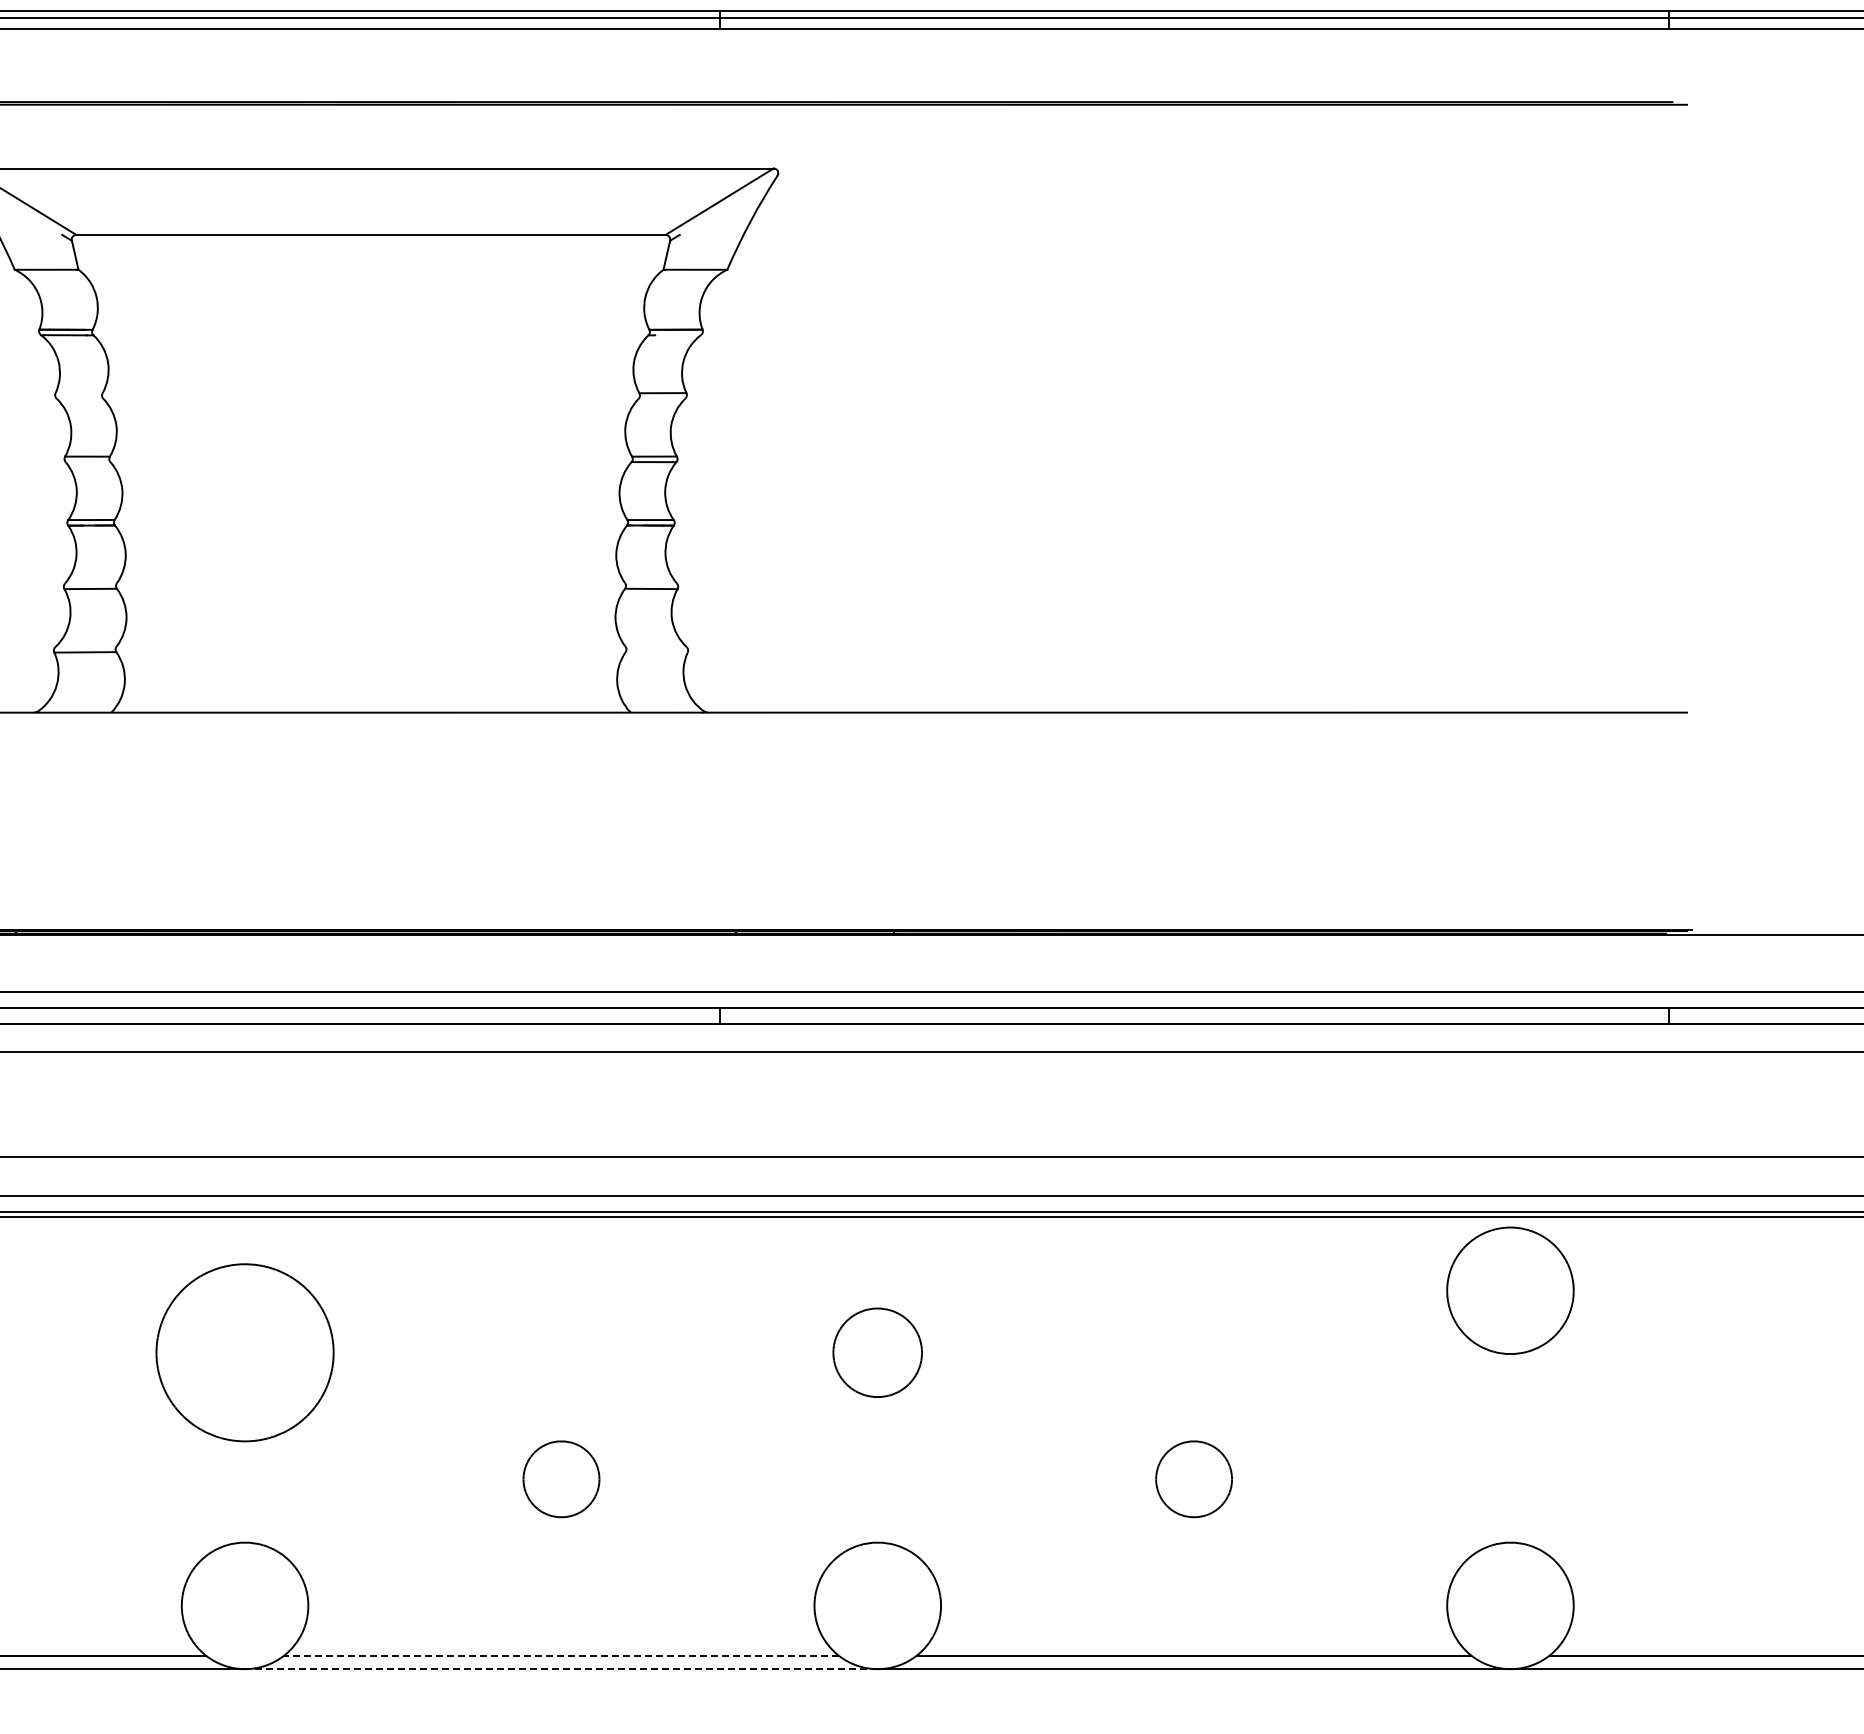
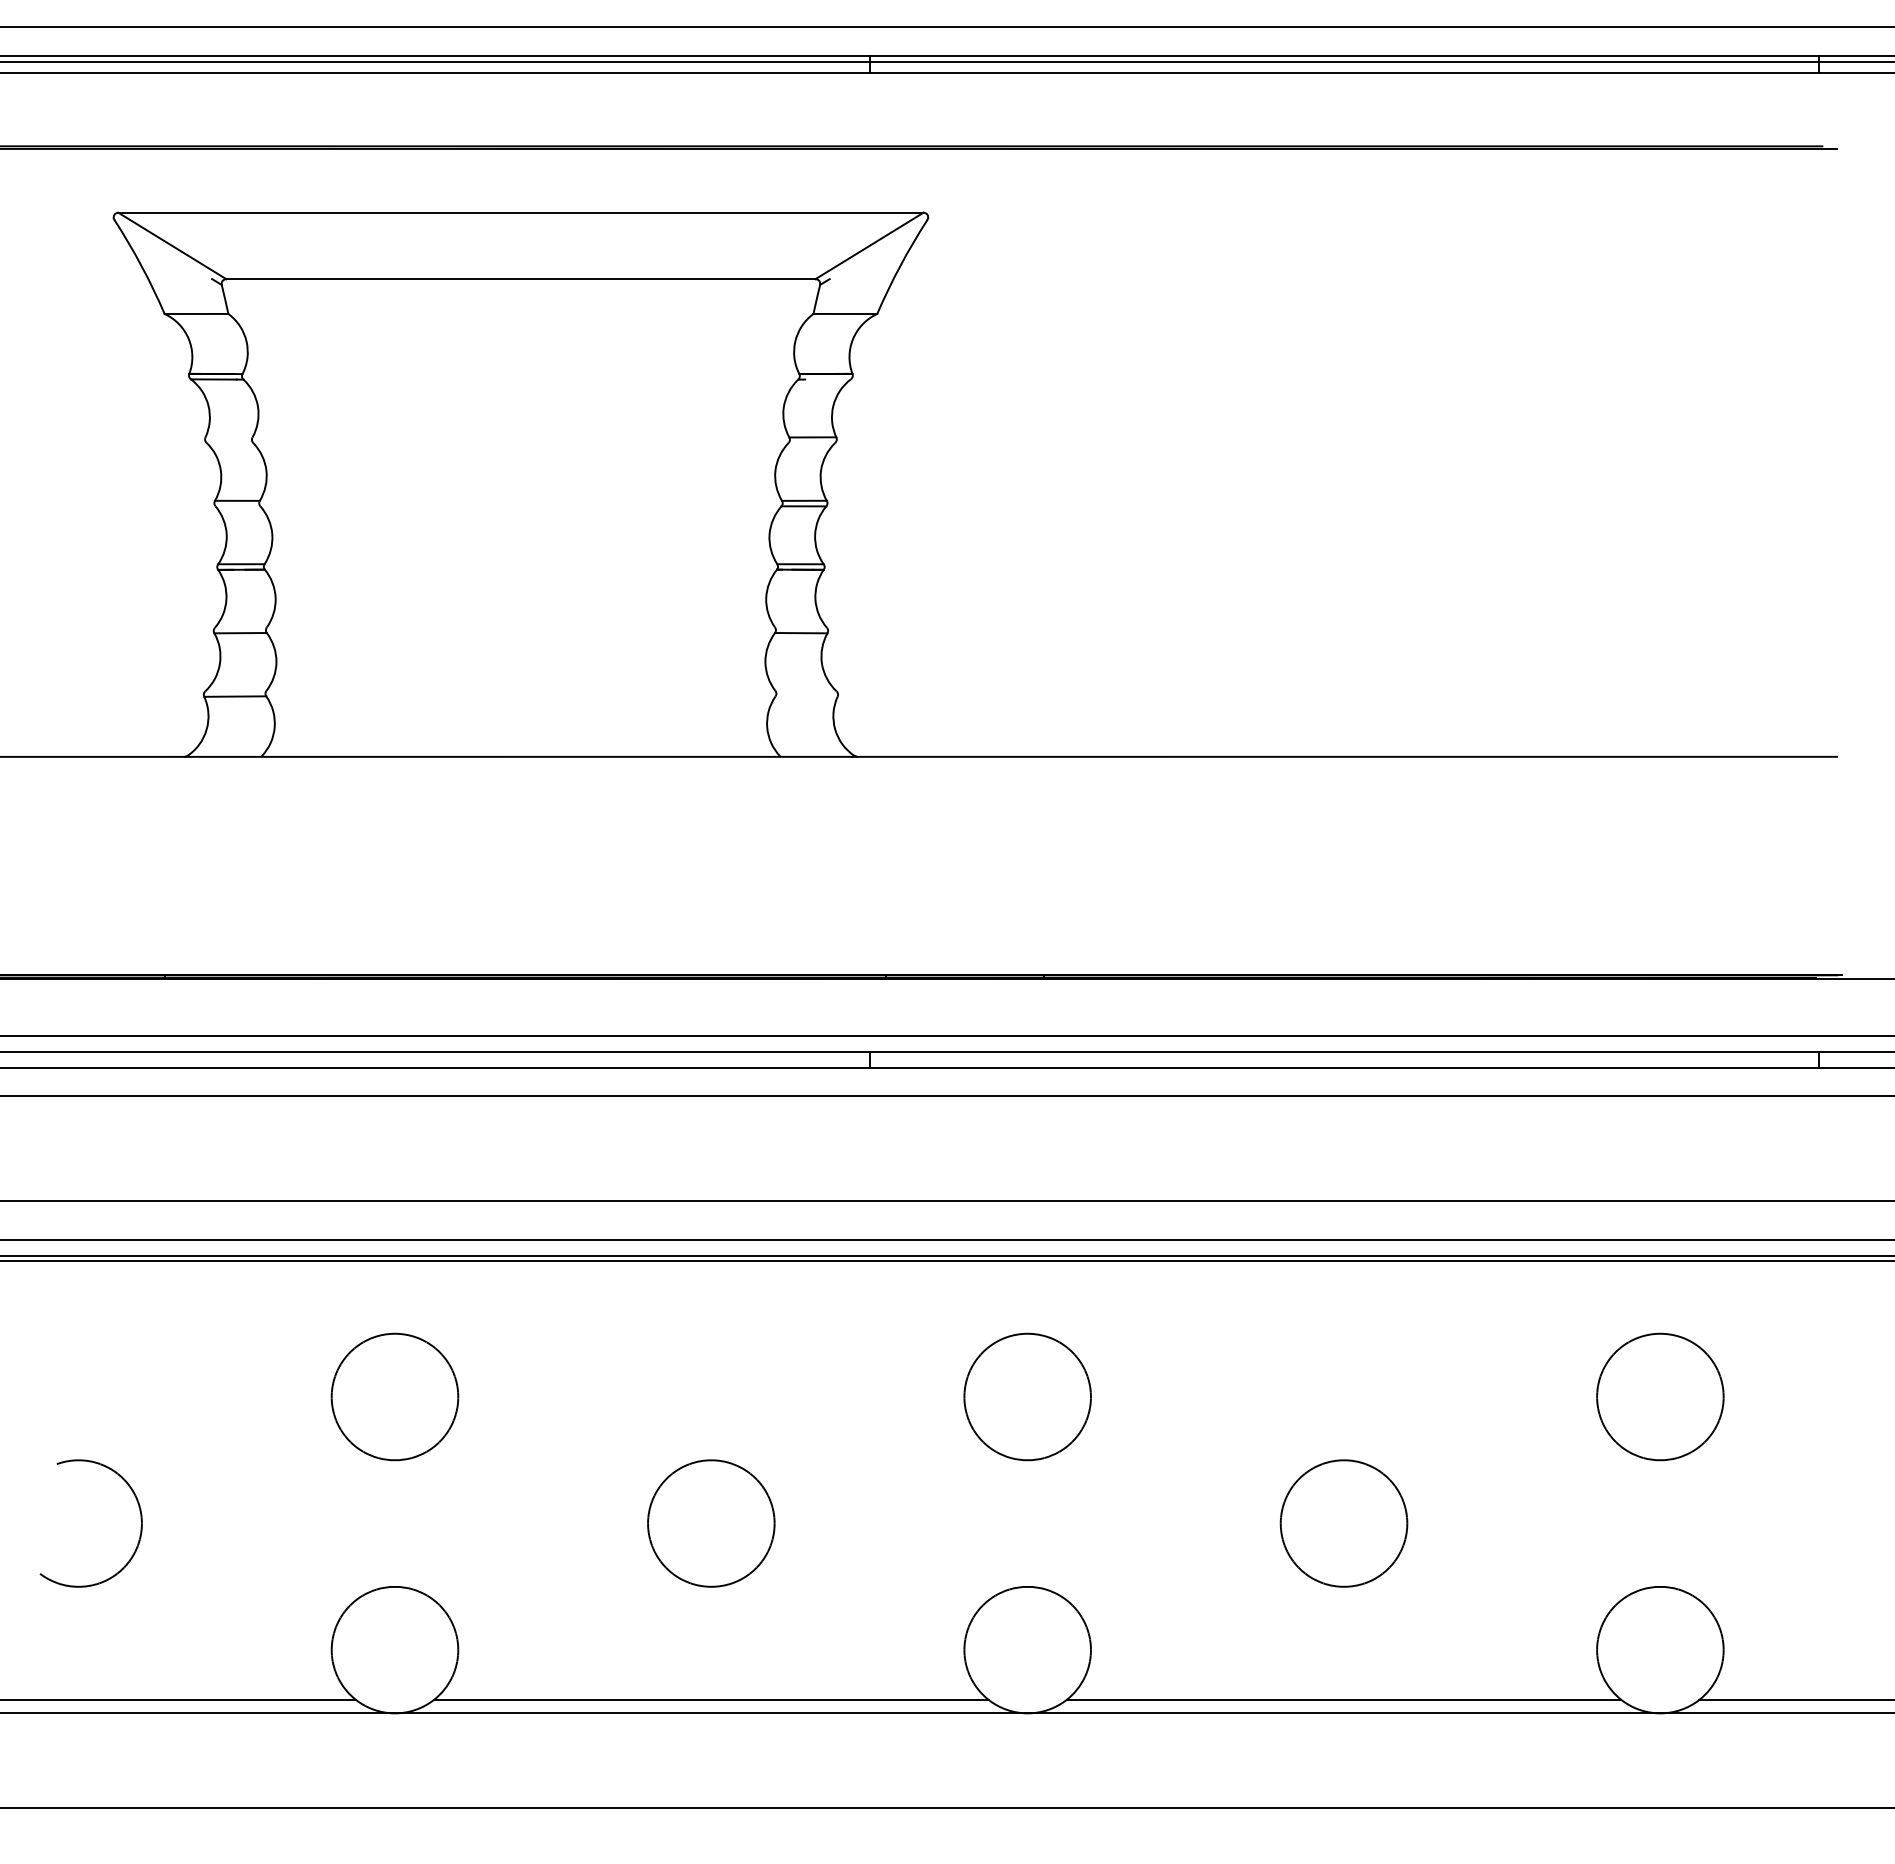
part: (1510, 1290) -> (1660, 1396), moved
part: (244, 1352) -> (394, 1396), size x0.71
part: (877, 1352) -> (1027, 1396), size x1.43
part: (561, 1479) -> (711, 1523), size x1.67
part: (1193, 1479) -> (1343, 1523), size x1.67
line: (560, 1655) -> (710, 1699), dashed -> solid
line: (560, 1669) -> (710, 1713), dashed -> solid

